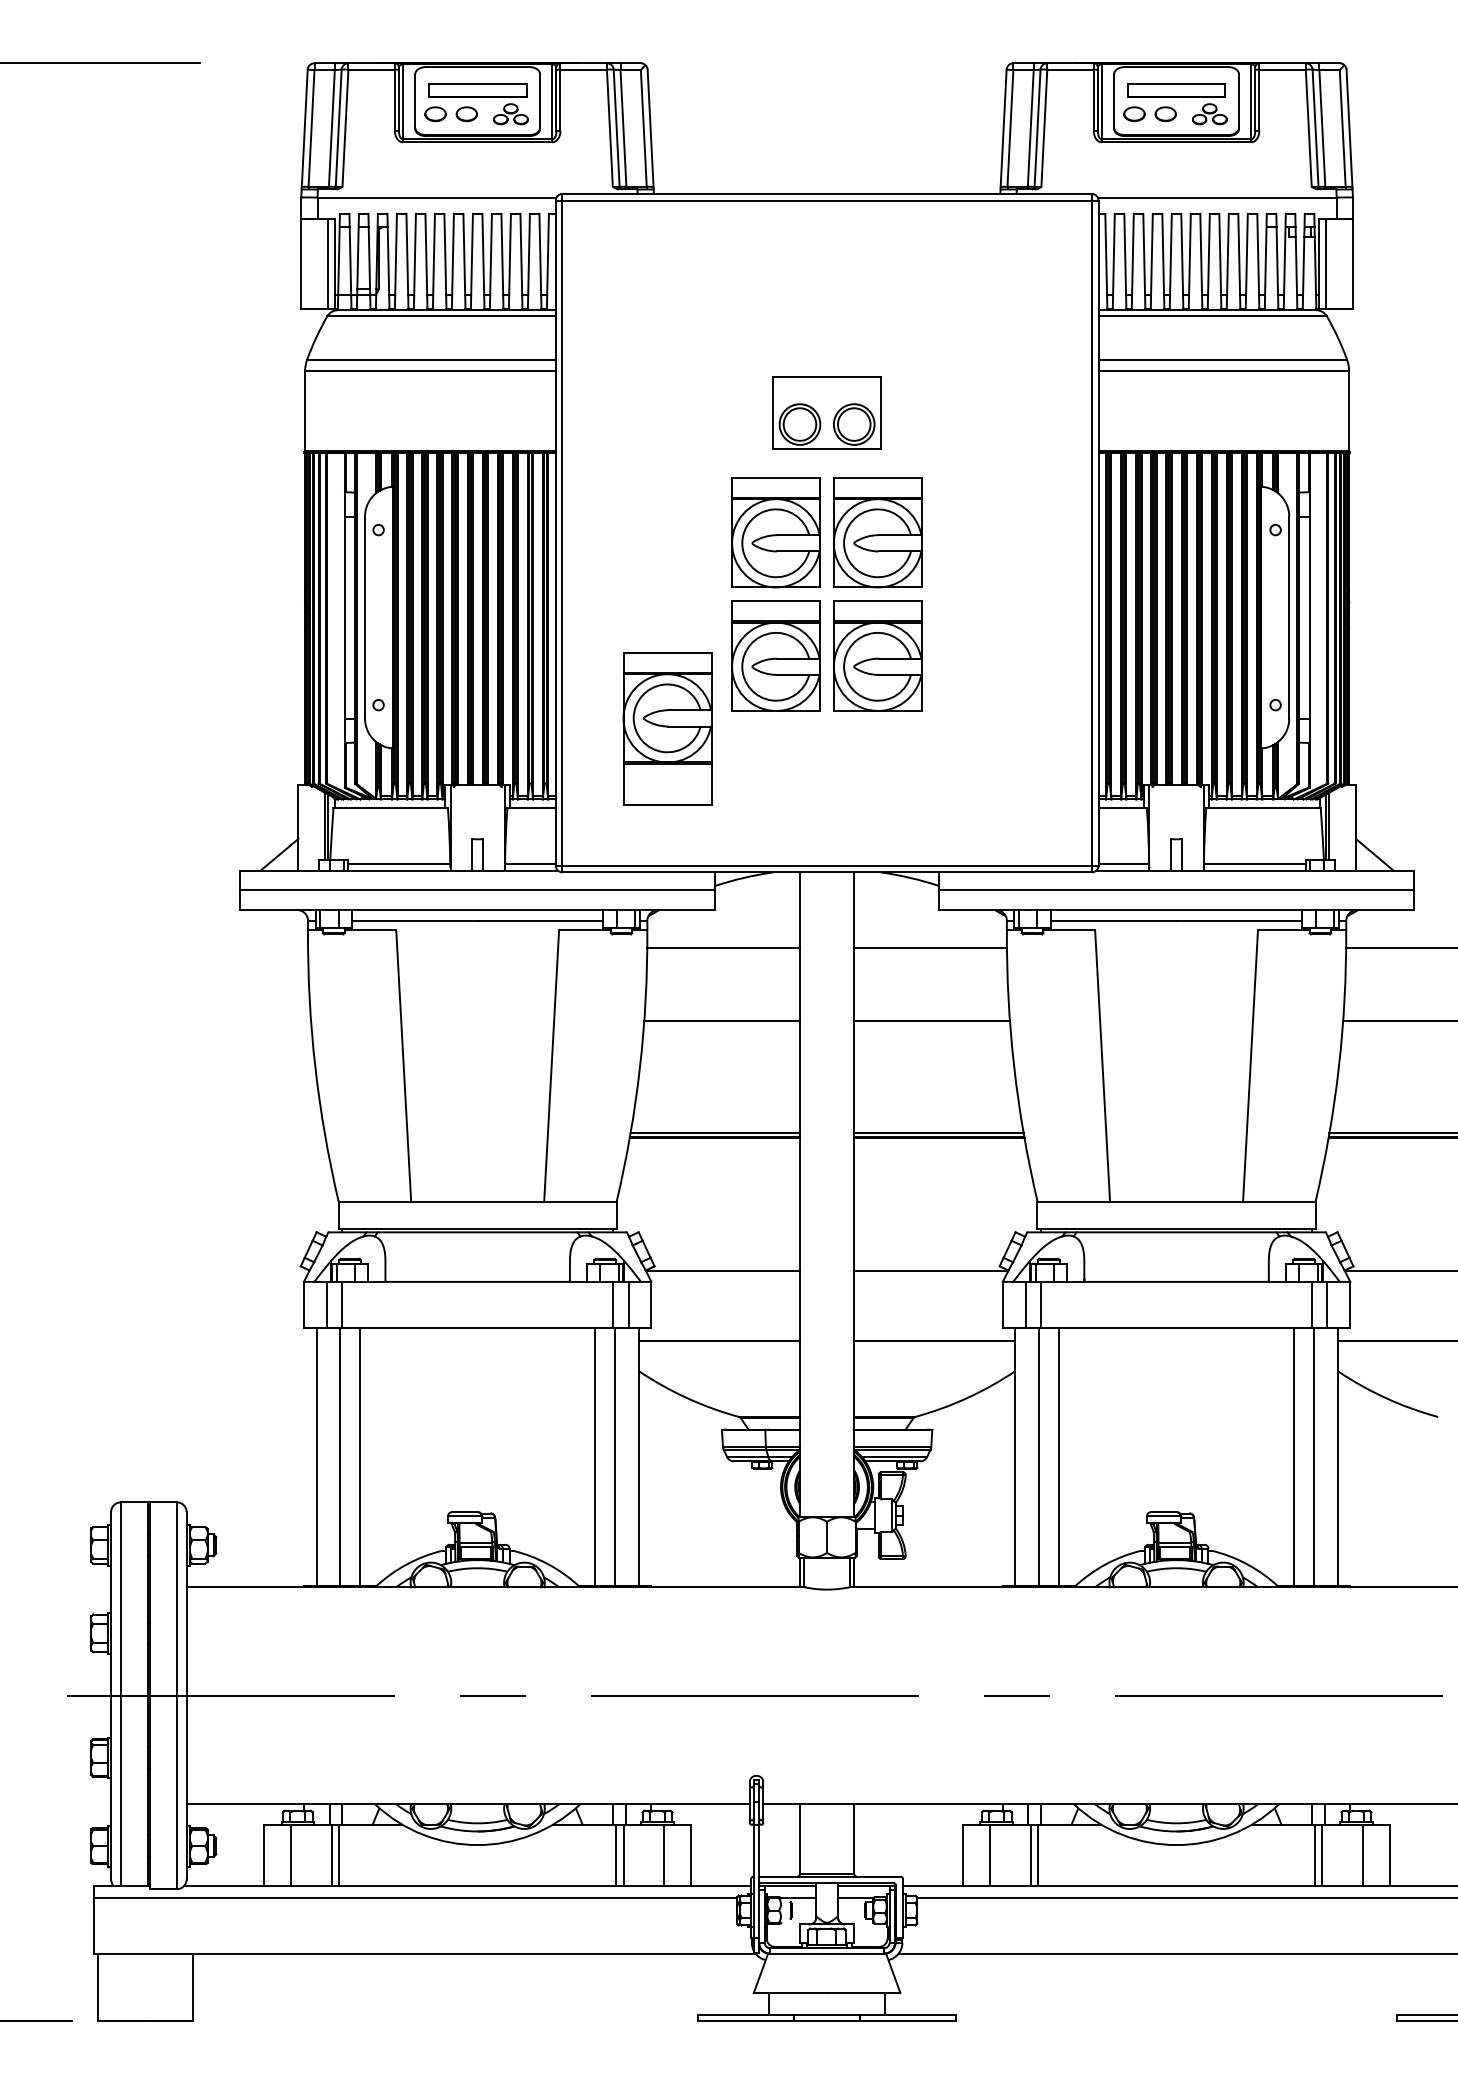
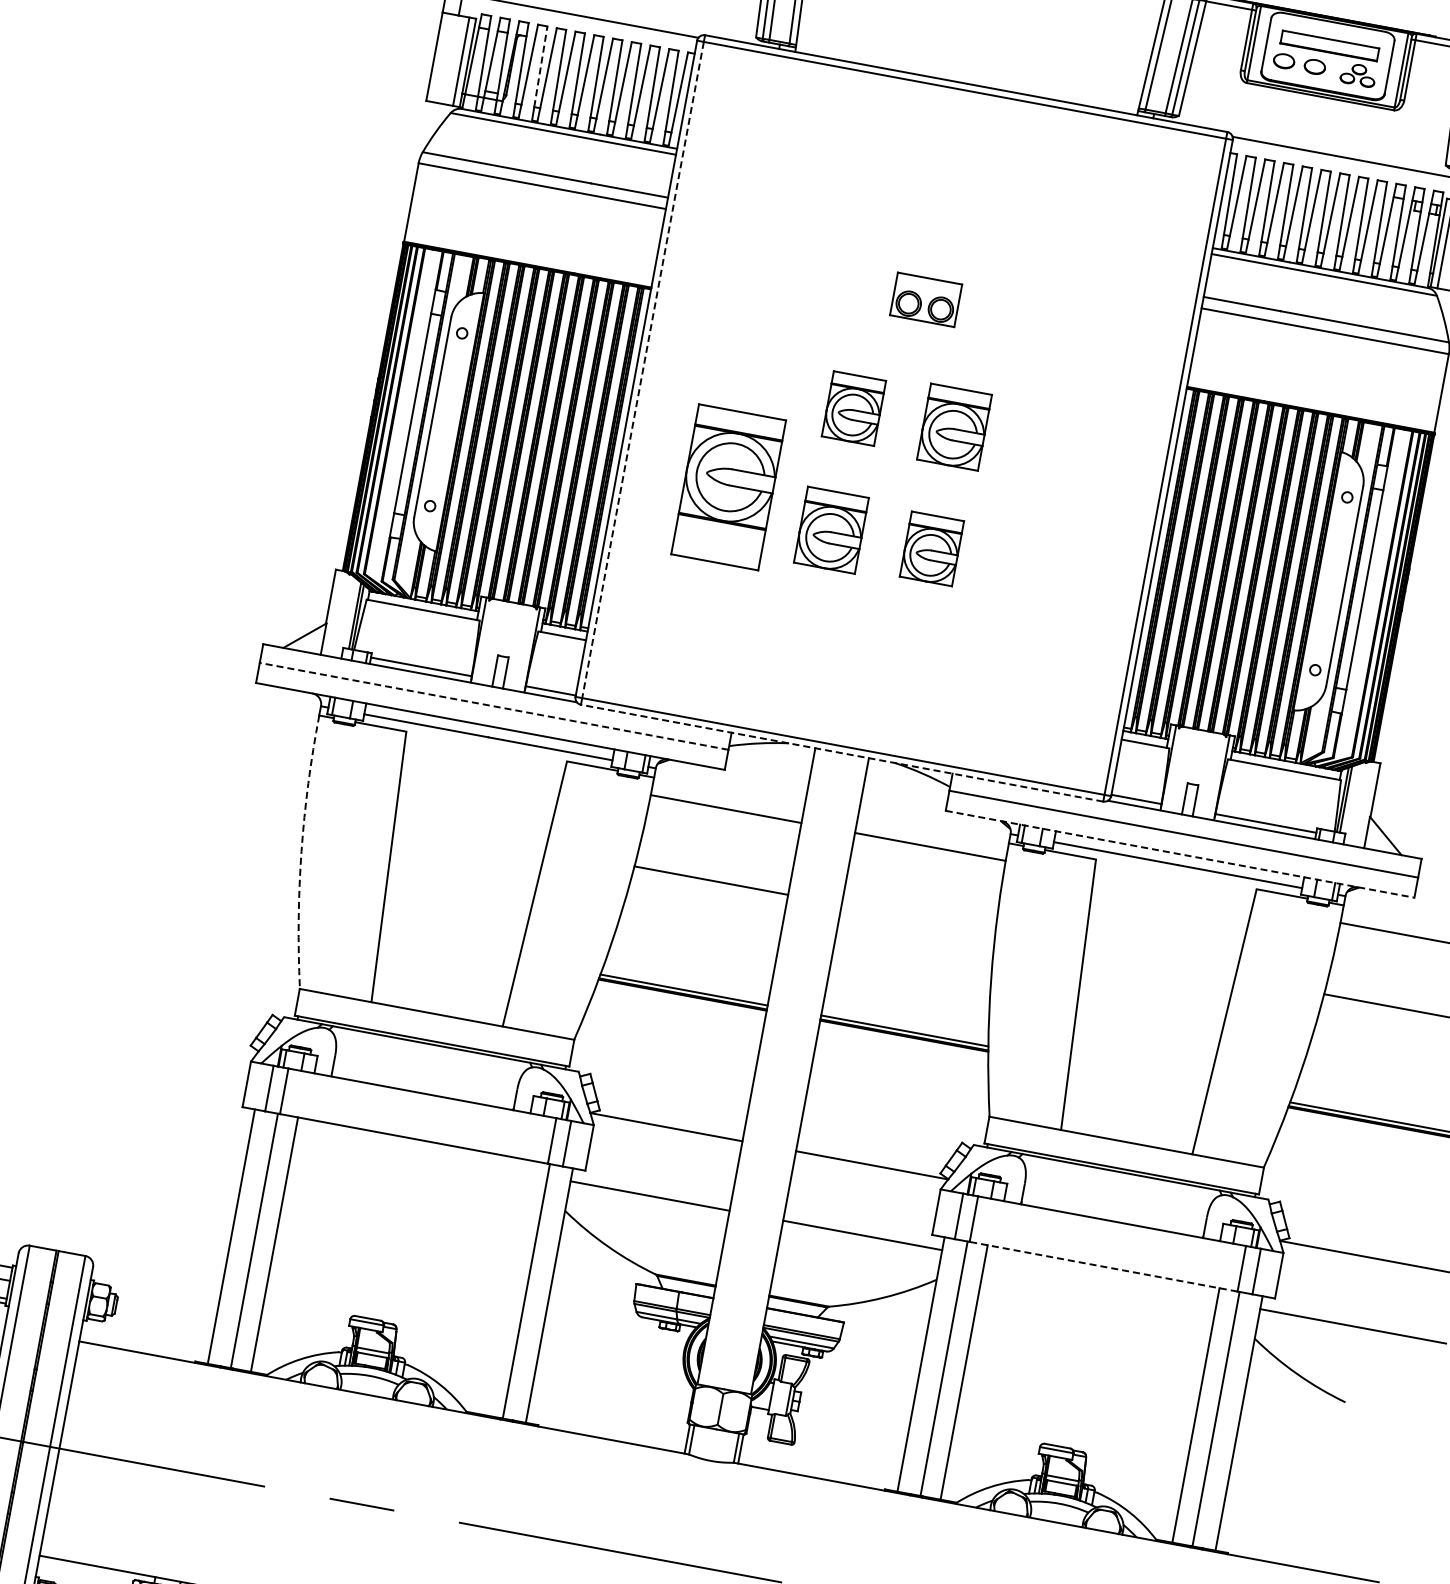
line: (407, 254) -> (541, 66), solid -> dashed
part: (826, 412) -> (925, 299), size x0.6
part: (775, 532) -> (853, 408), size x0.6
part: (877, 532) -> (954, 427), size x0.7
line: (562, 533) -> (642, 370), solid -> dashed
part: (775, 655) -> (830, 529), size x0.7
part: (877, 655) -> (931, 548), size x0.6
part: (667, 728) -> (728, 487), moved
line: (827, 872) -> (842, 753), solid -> dashed
line: (477, 889) -> (494, 706), solid -> dashed
line: (1177, 910) -> (1180, 854), solid -> dashed
line: (931, 1021) -> (917, 919), removed
arc: (315, 1067) -> (301, 852), solid -> dashed
line: (1176, 1328) -> (1103, 1267), solid -> dashed
line: (595, 1456) -> (506, 1287), removed

